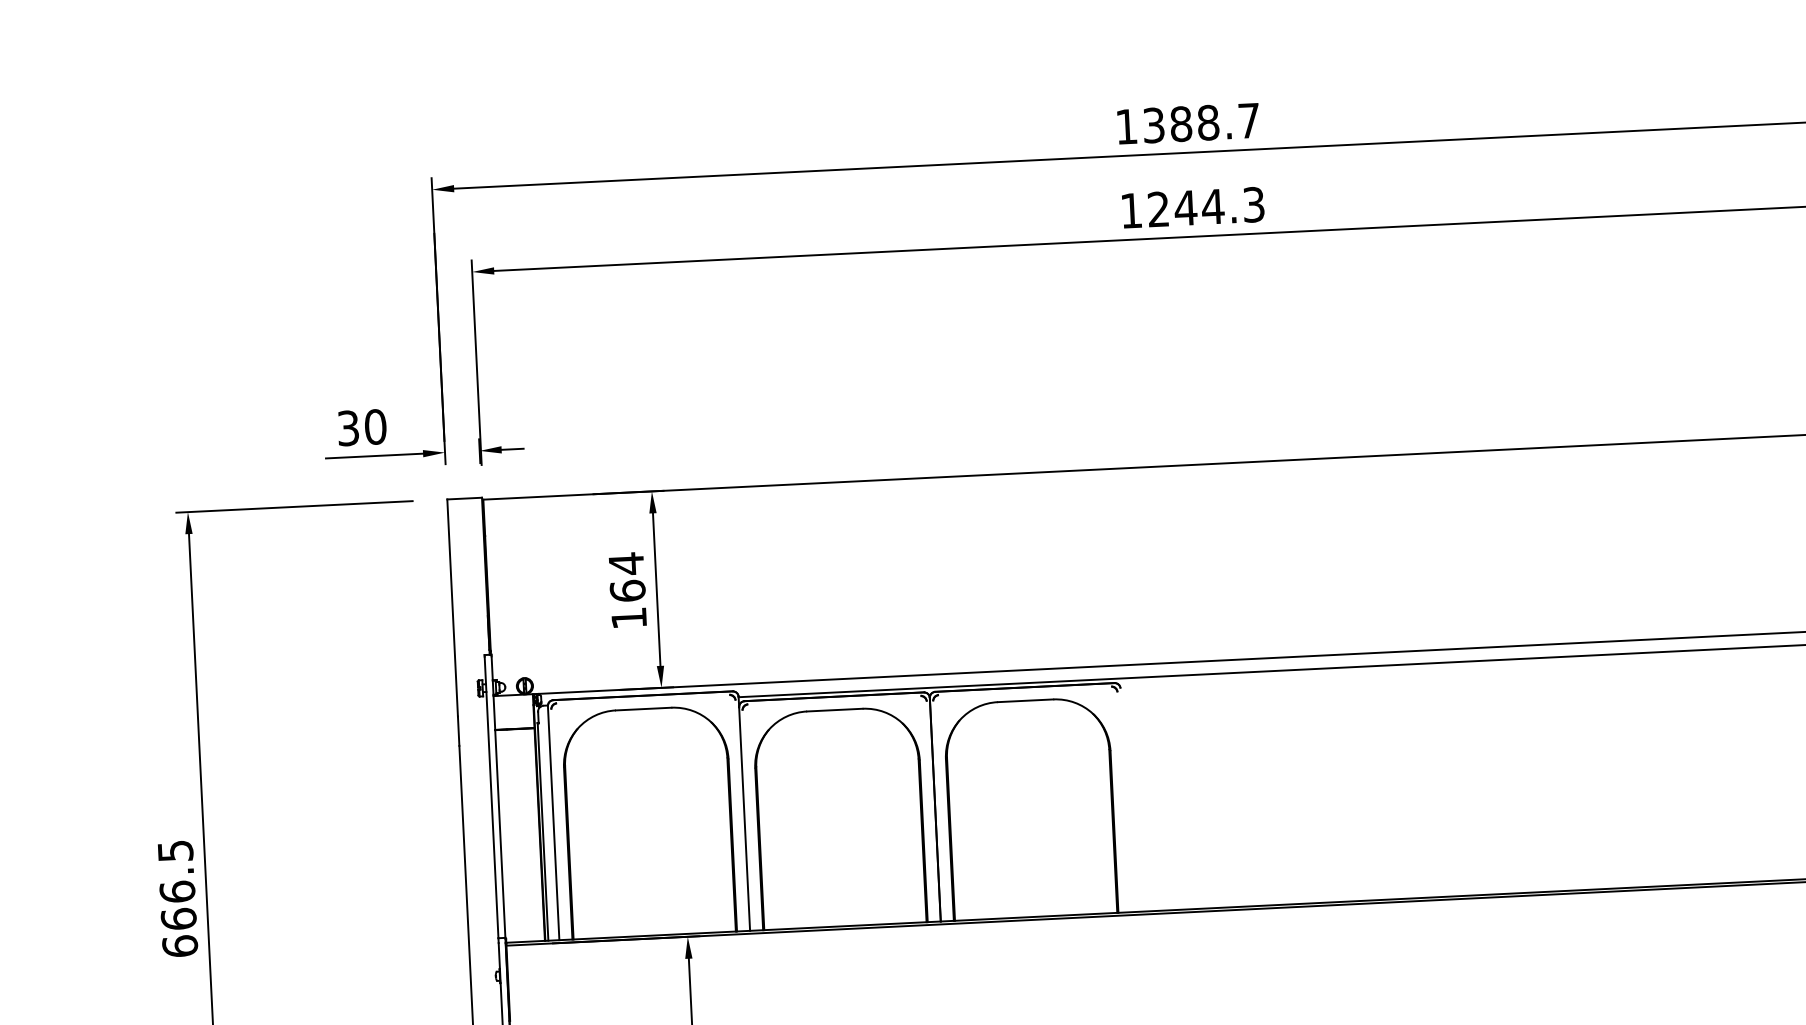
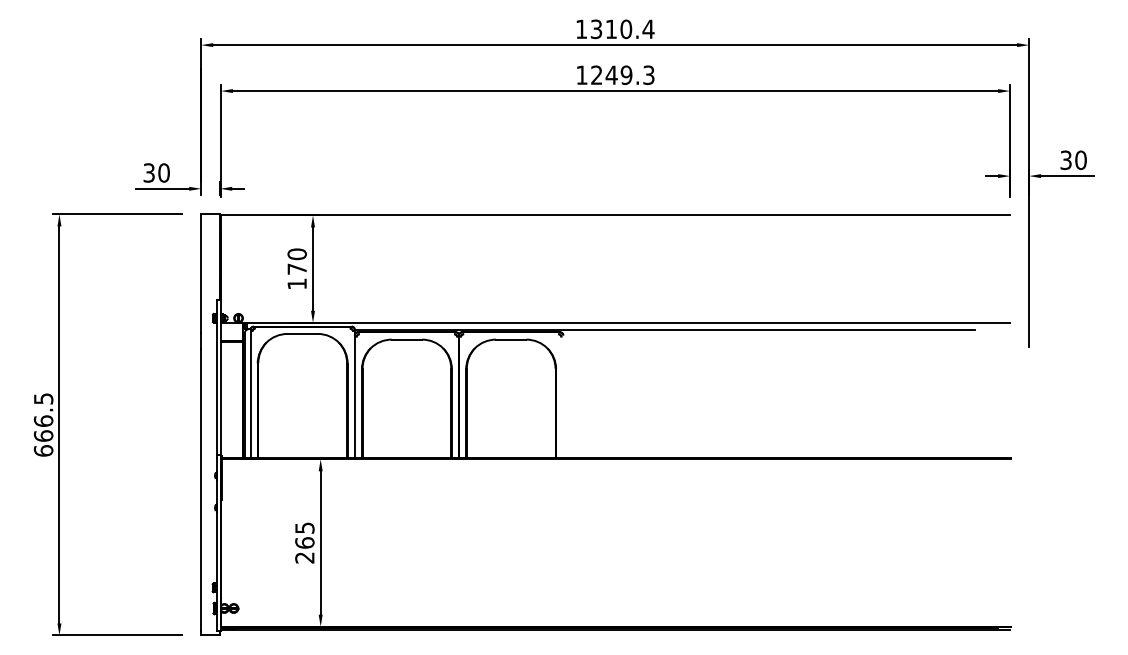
text: (1214, 122) -> (629, 29), 1388.7 -> 1310.4
text: (1212, 205) -> (626, 74), 1244.3 -> 1249.3
text: (625, 577) -> (296, 261), 164 -> 170

